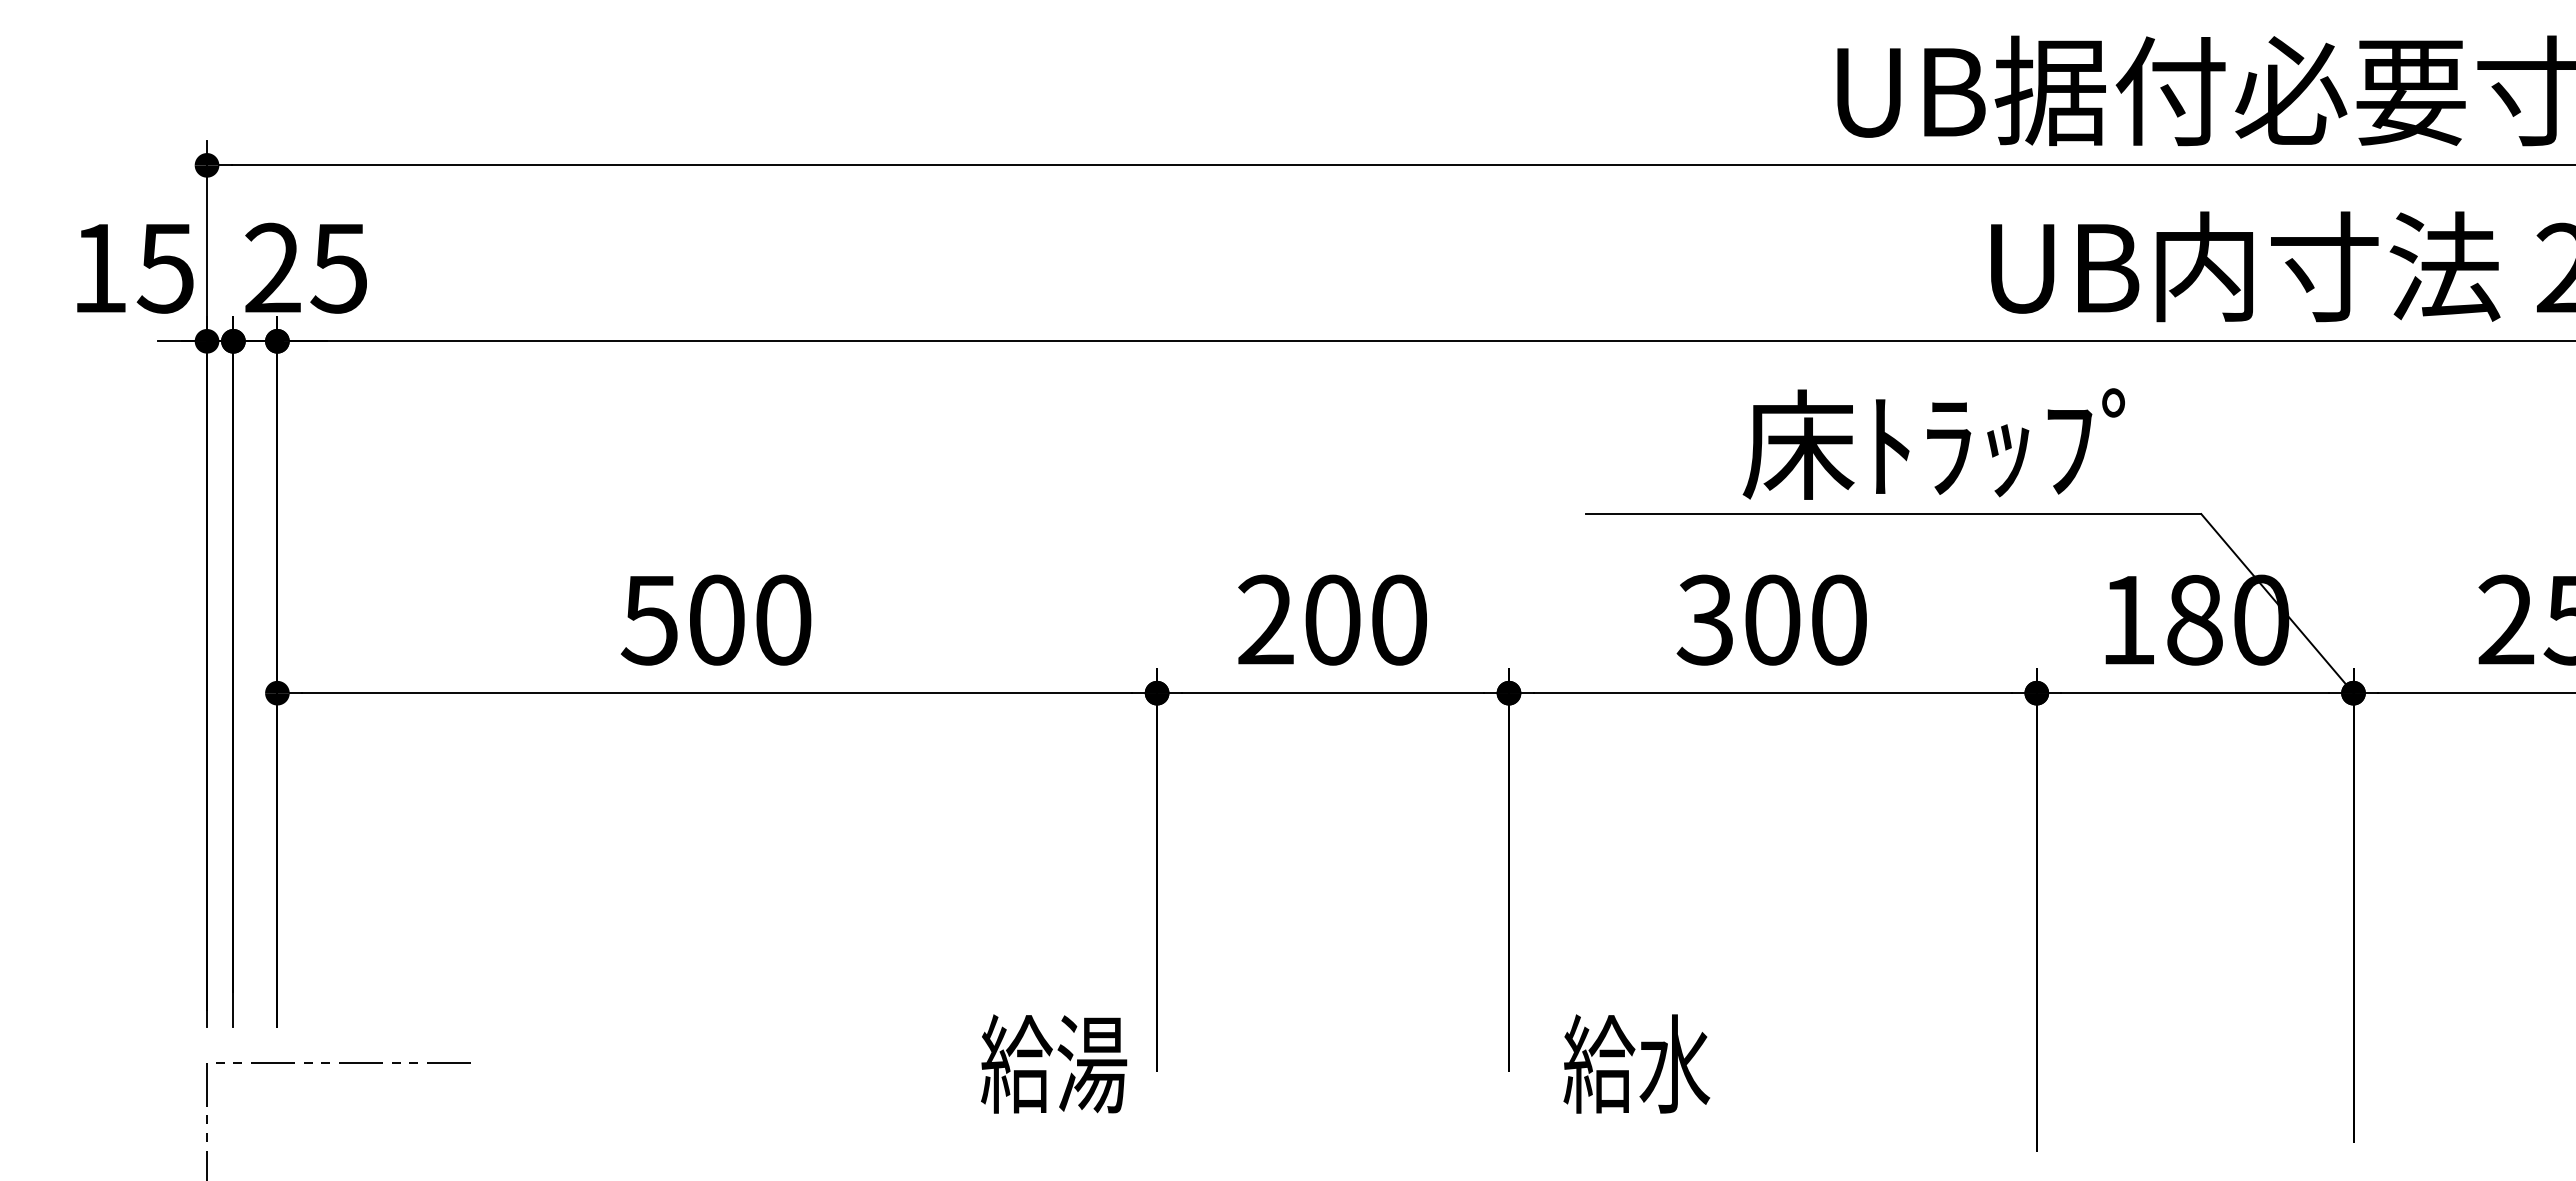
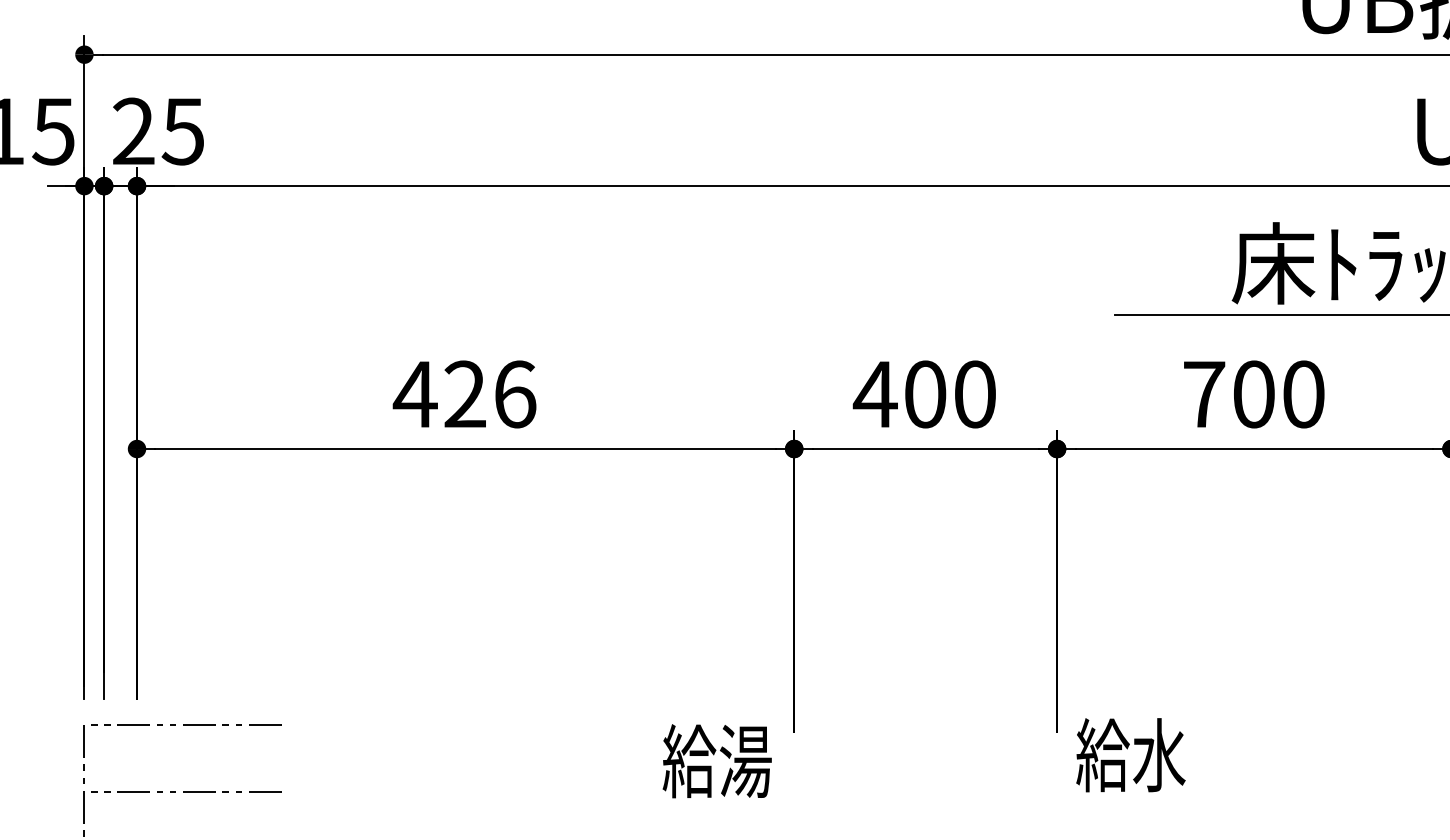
text: (715, 619) -> (464, 393), 500 -> 426
text: (1265, 619) -> (875, 393), 200 -> 400
text: (1704, 619) -> (1203, 393), 300 -> 700
text: (1054, 1063) -> (717, 760), moved
text: (1636, 1063) -> (1130, 754), moved
line: (343, 1151) -> (186, 791), added

